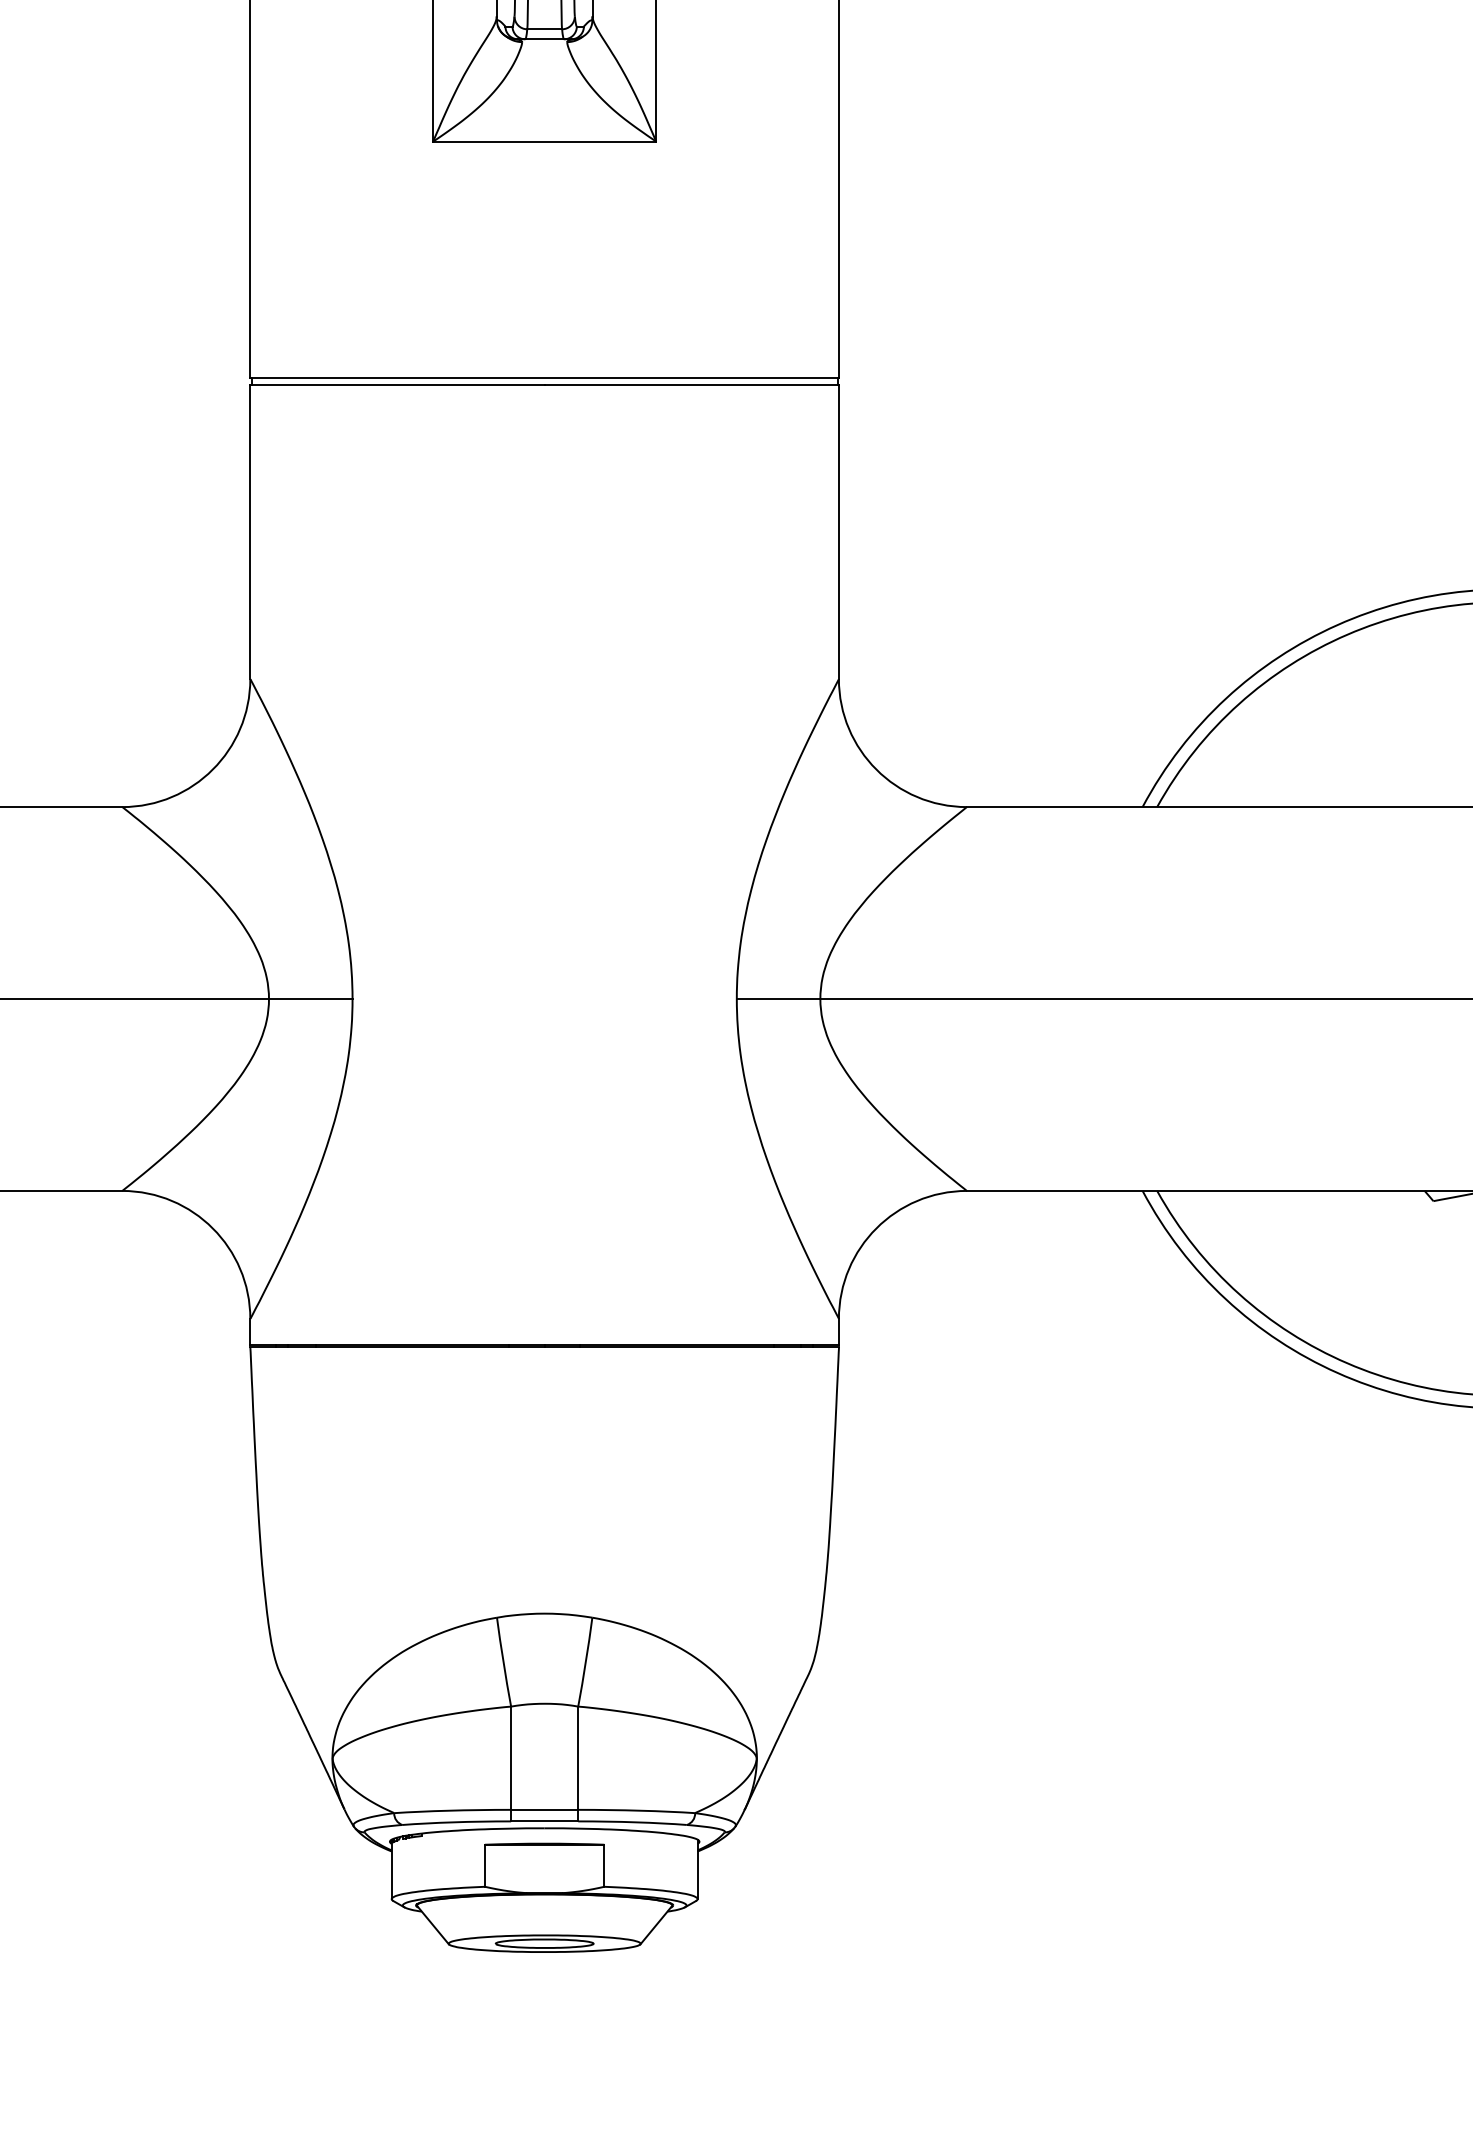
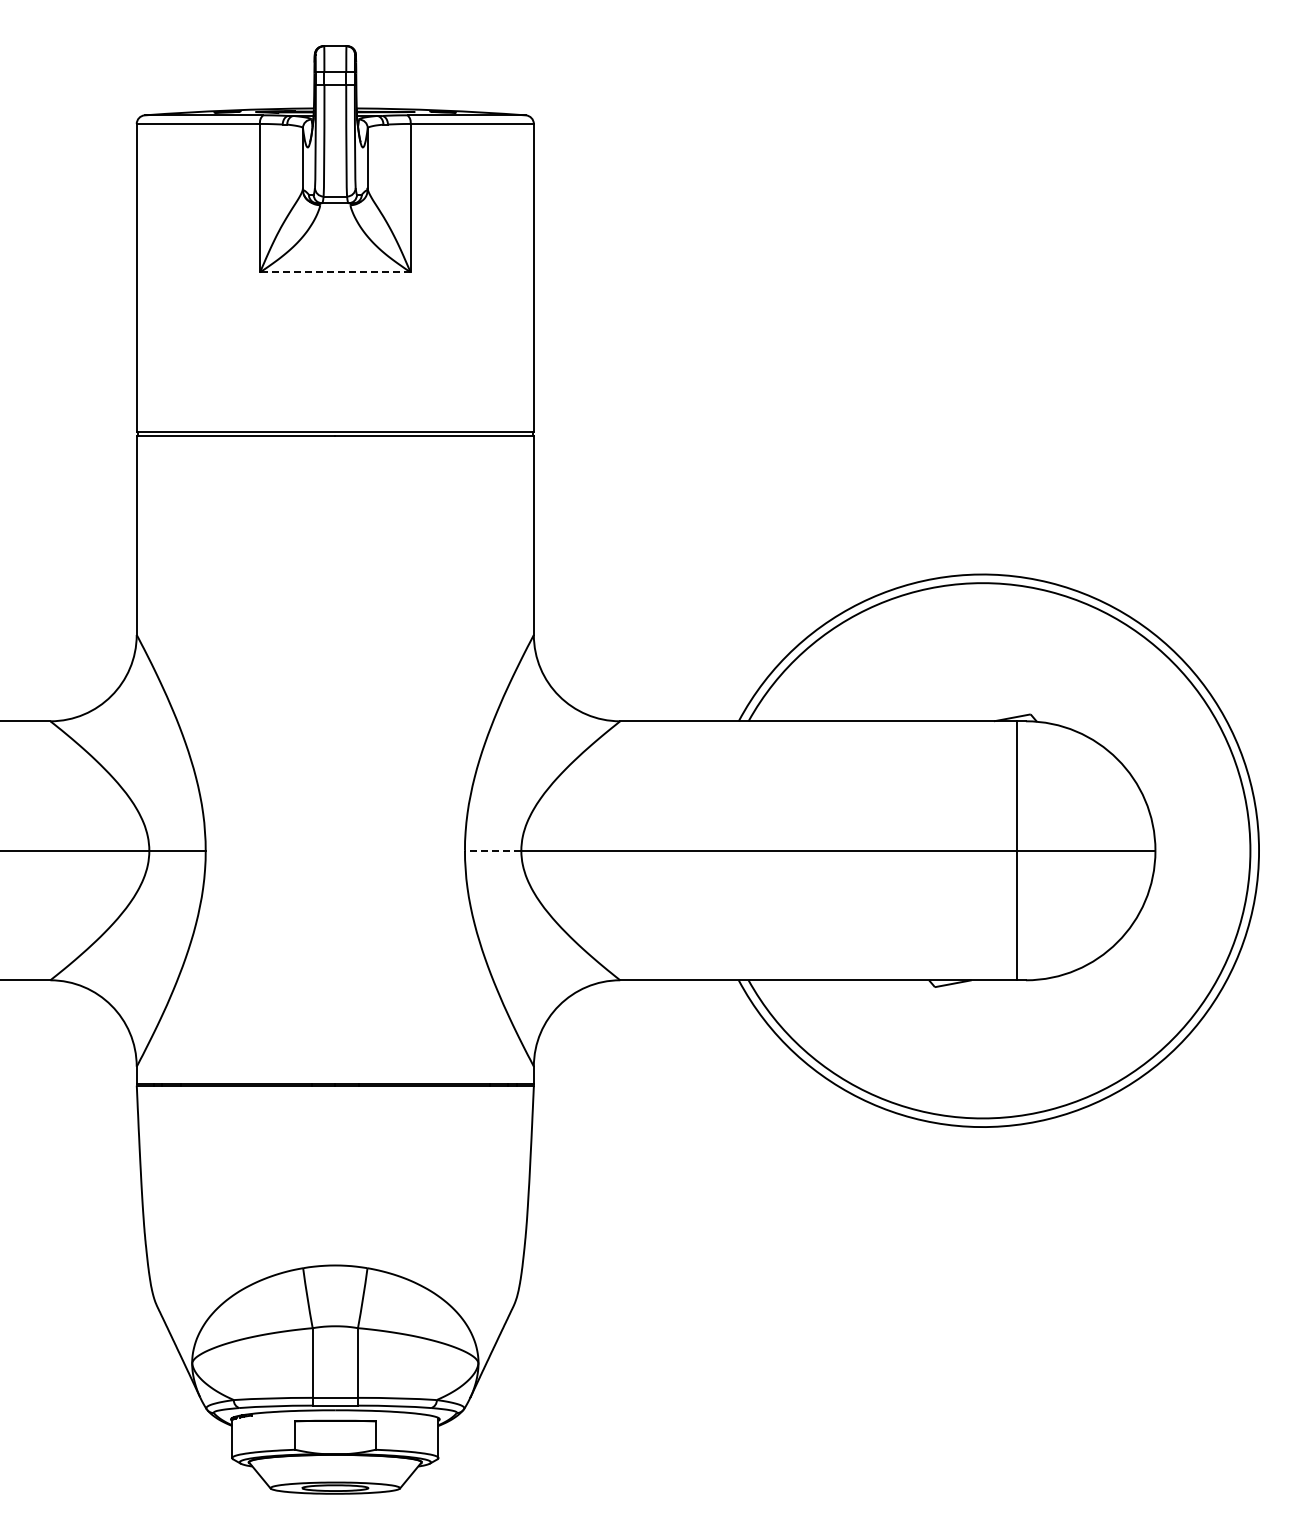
line: (543, 141) -> (334, 272), solid -> dashed
line: (777, 998) -> (492, 850), solid -> dashed

